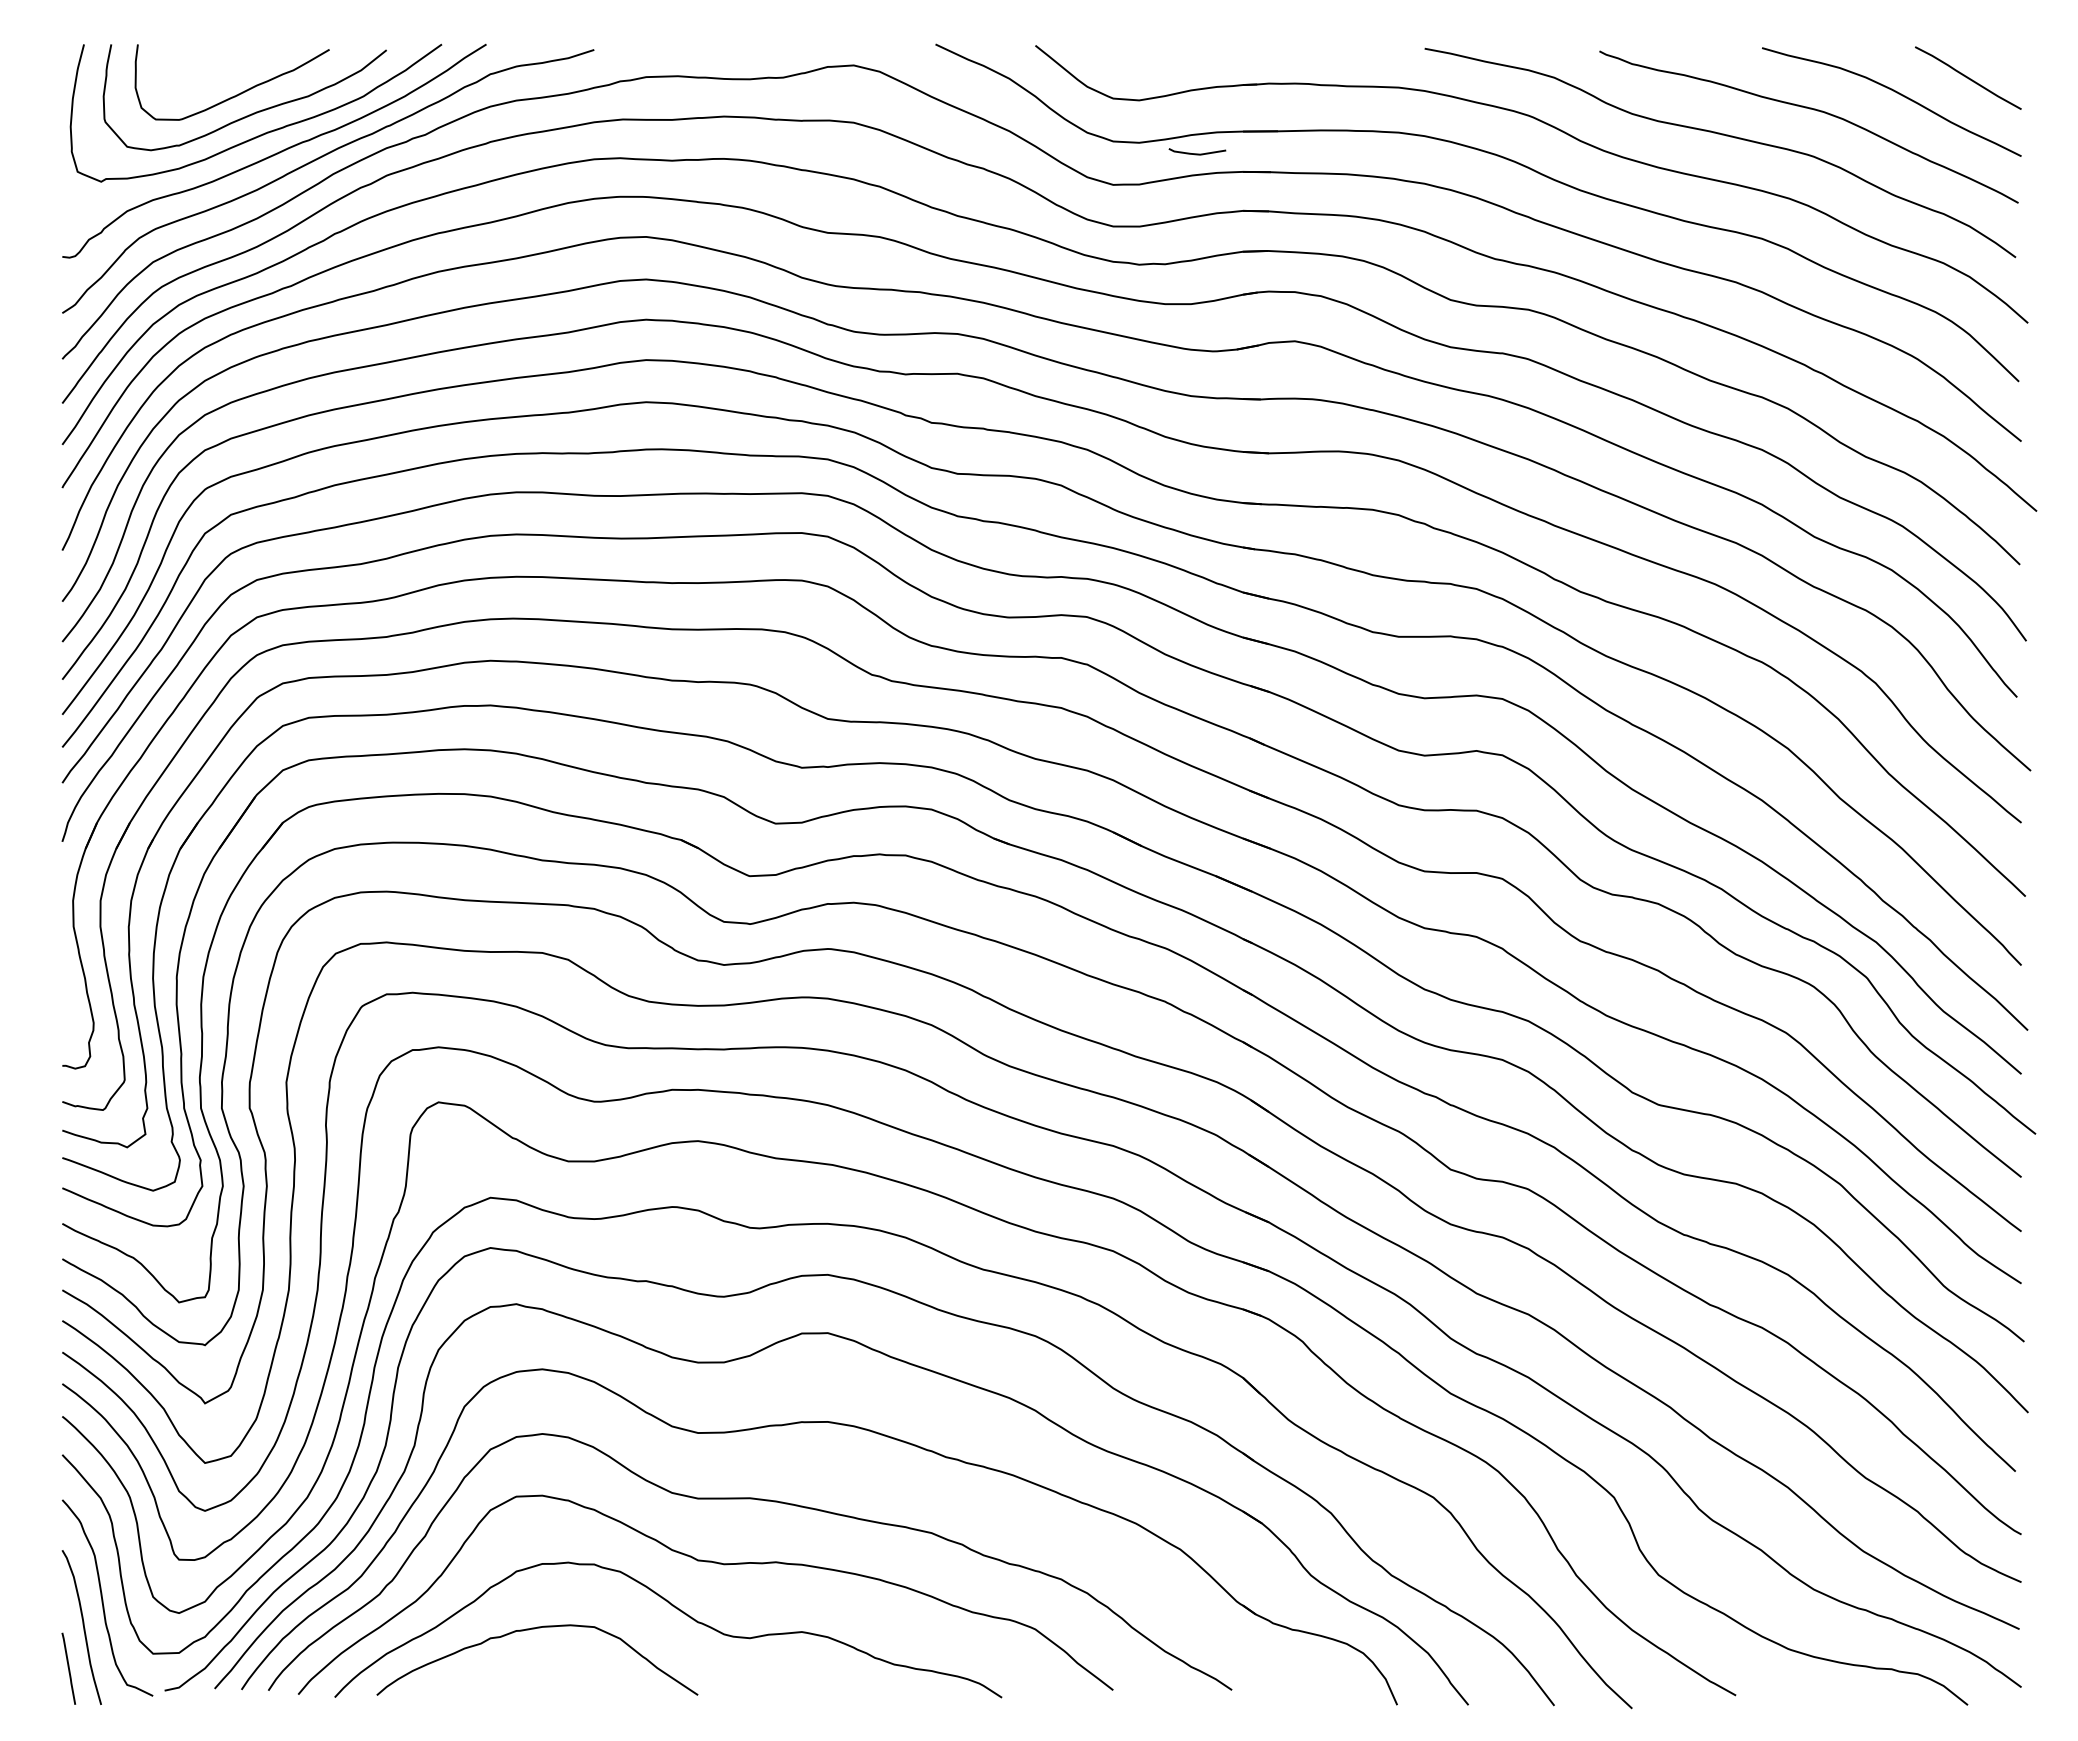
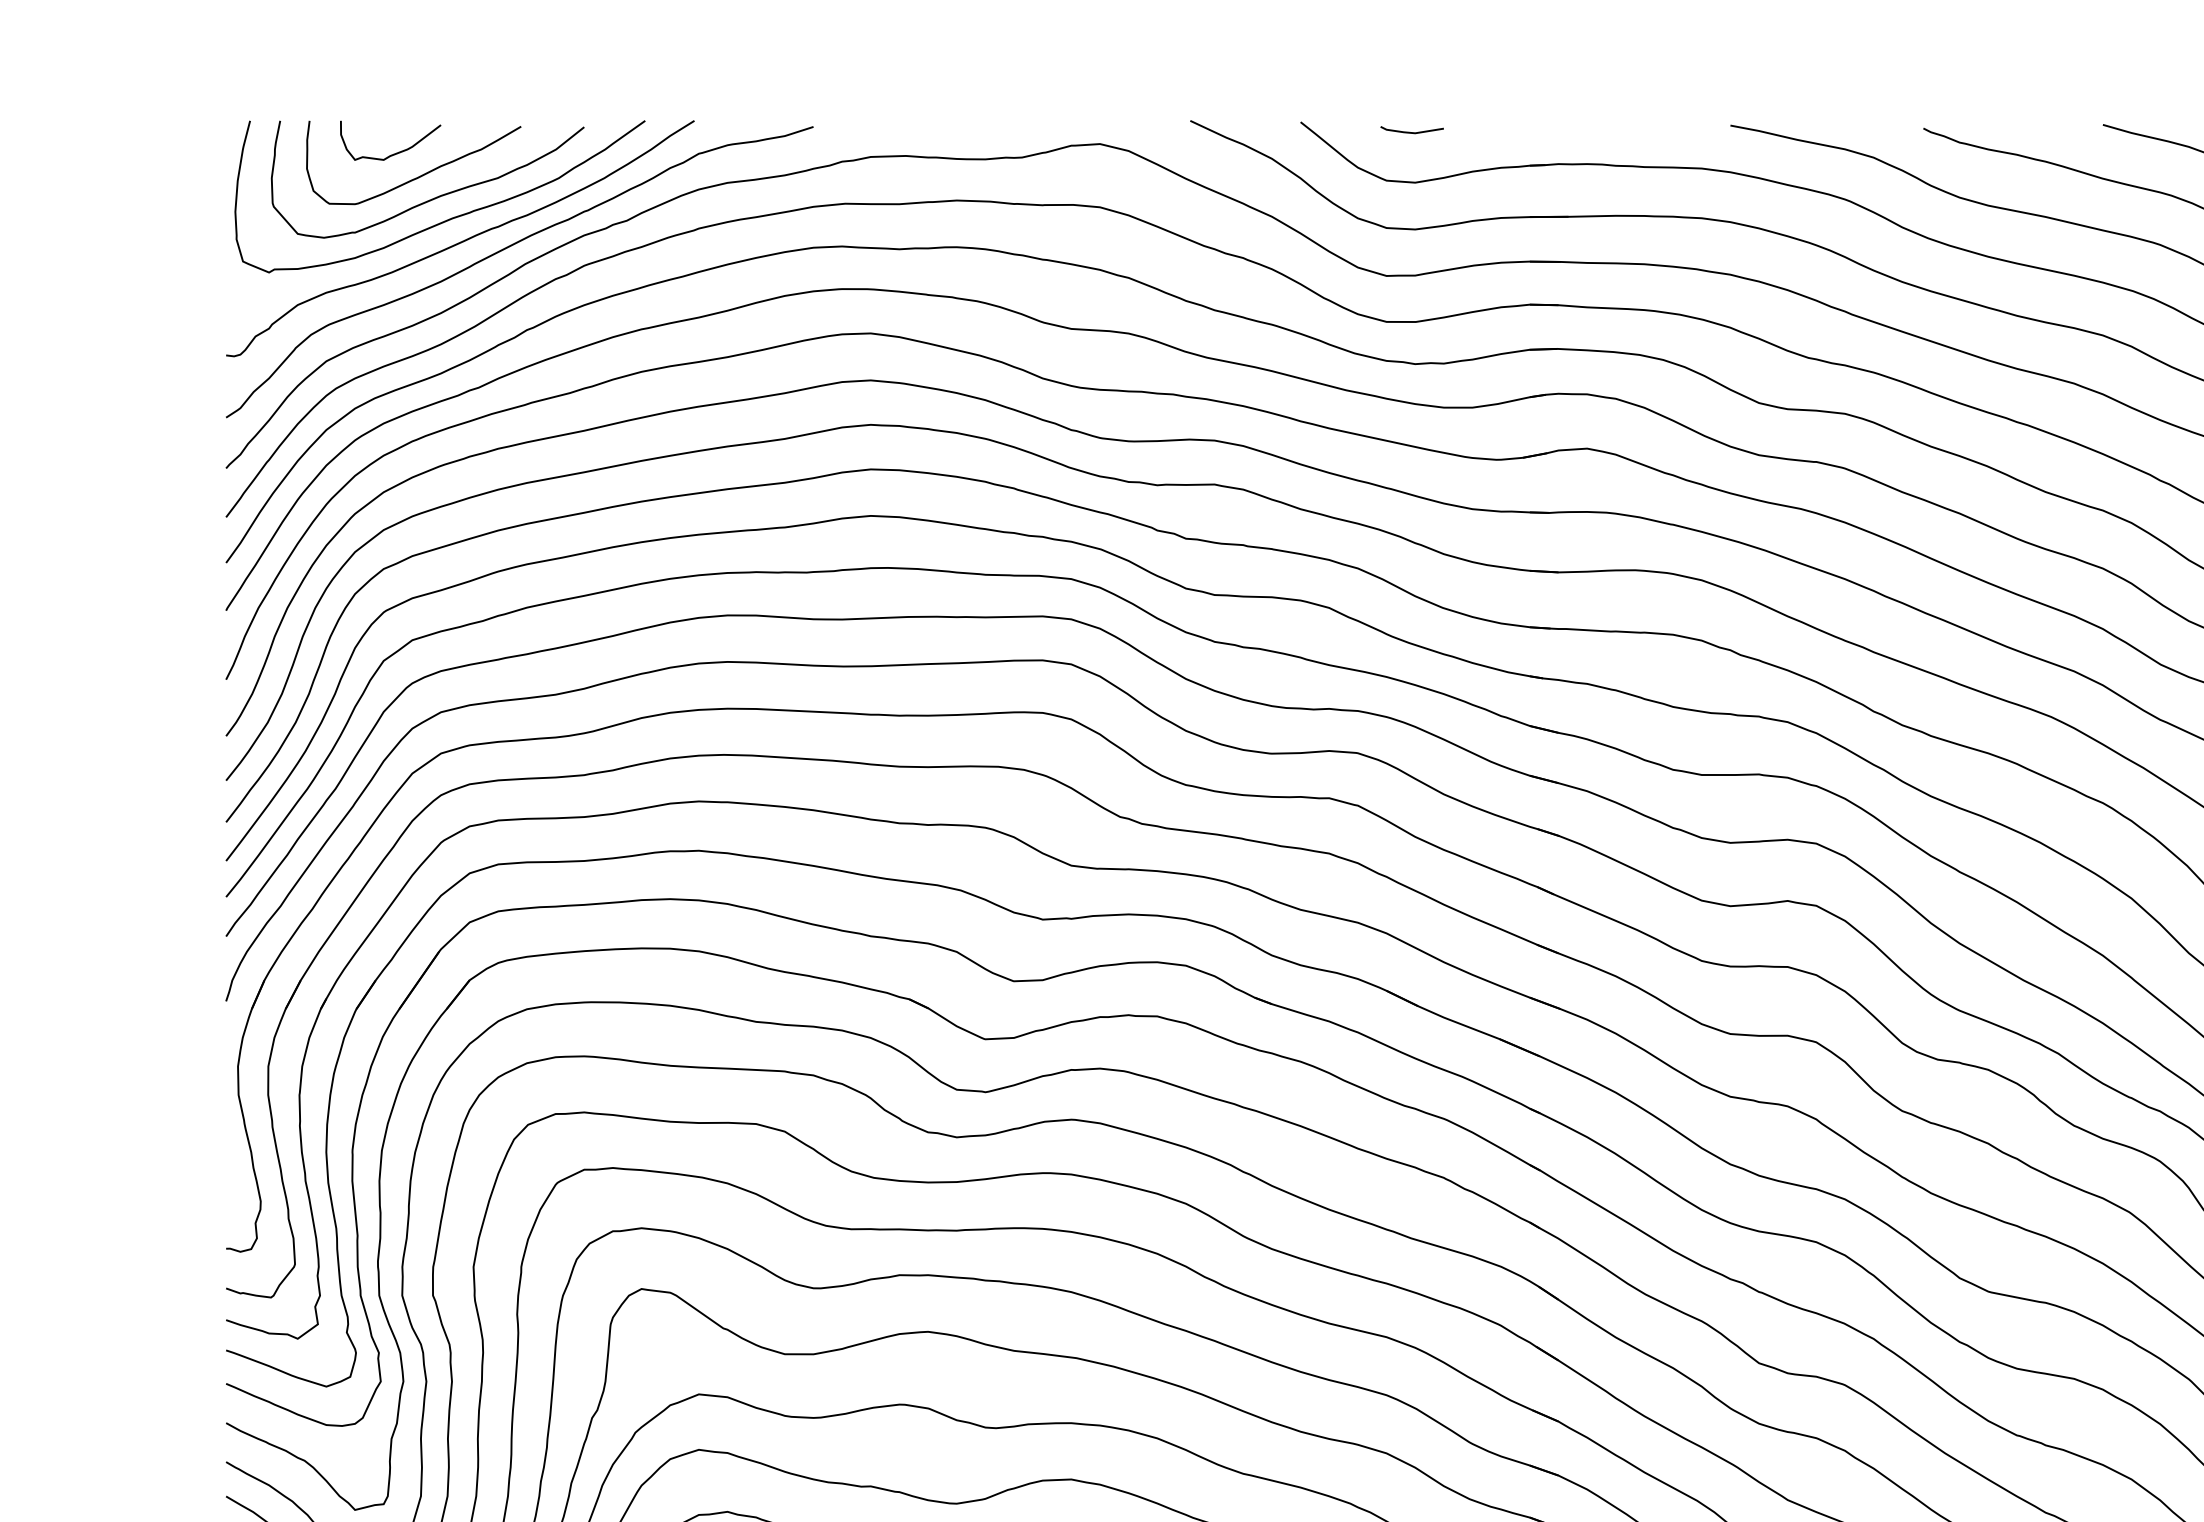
curve: (217, 72) -> (397, 151), added
line: (1197, 153) -> (1412, 131), moved

